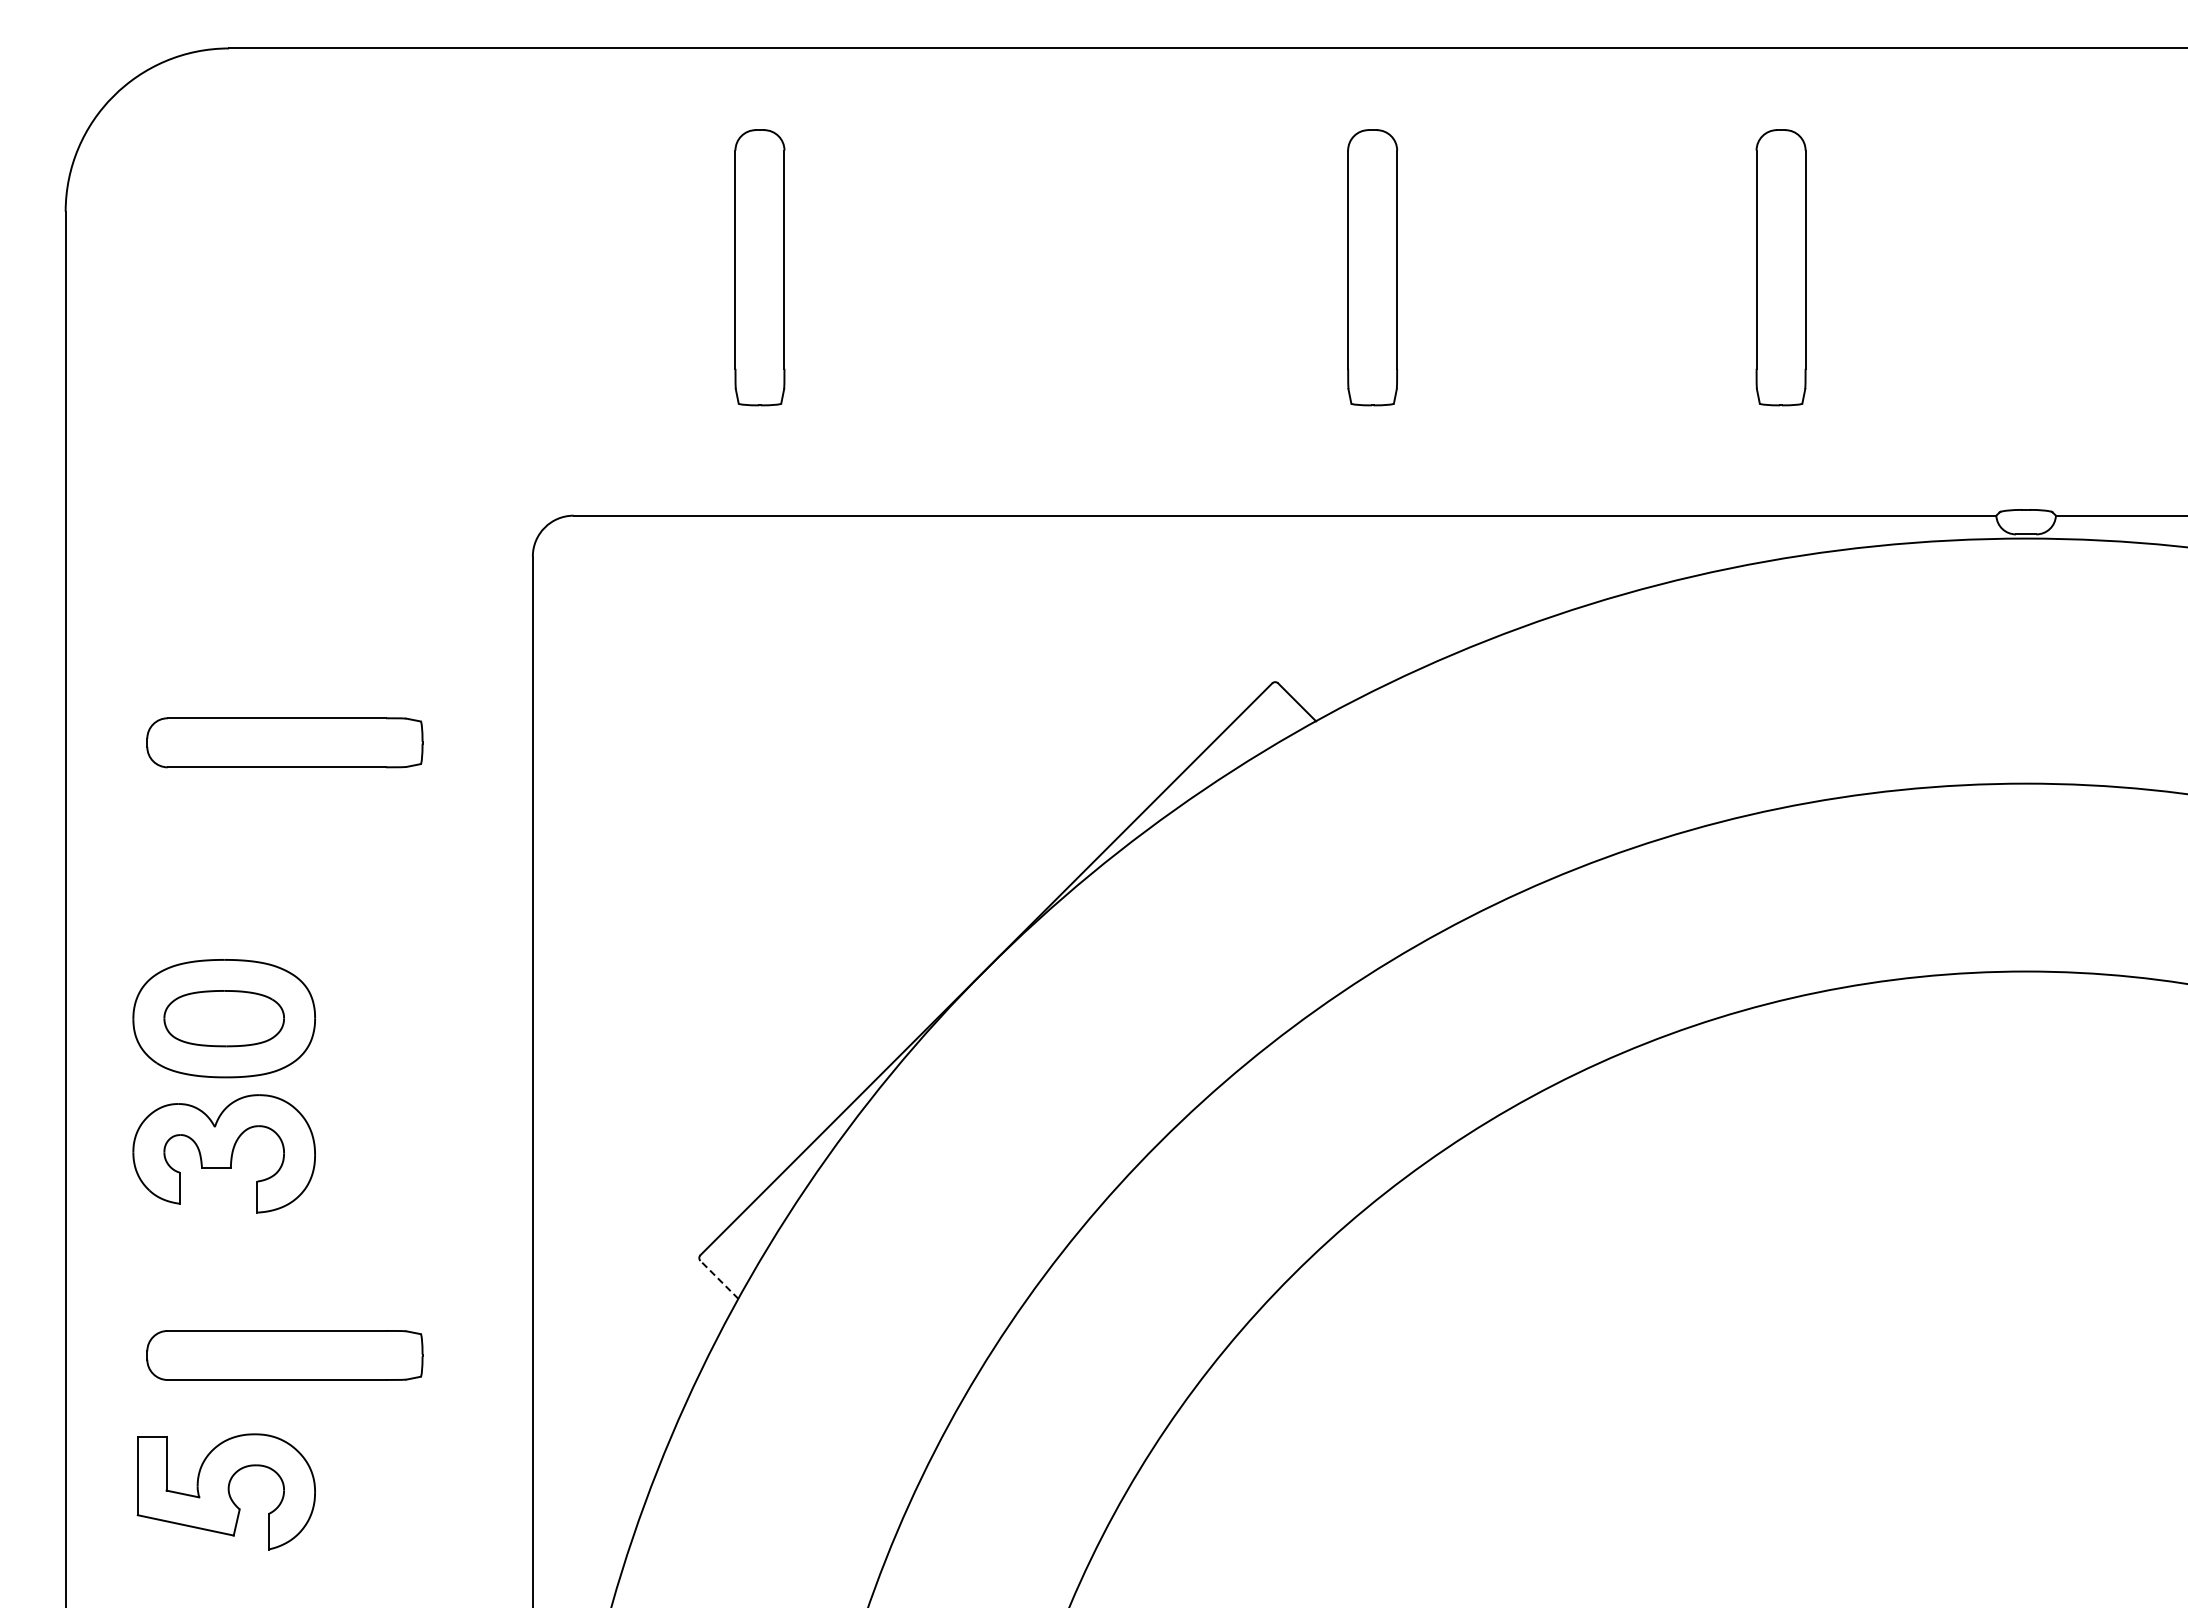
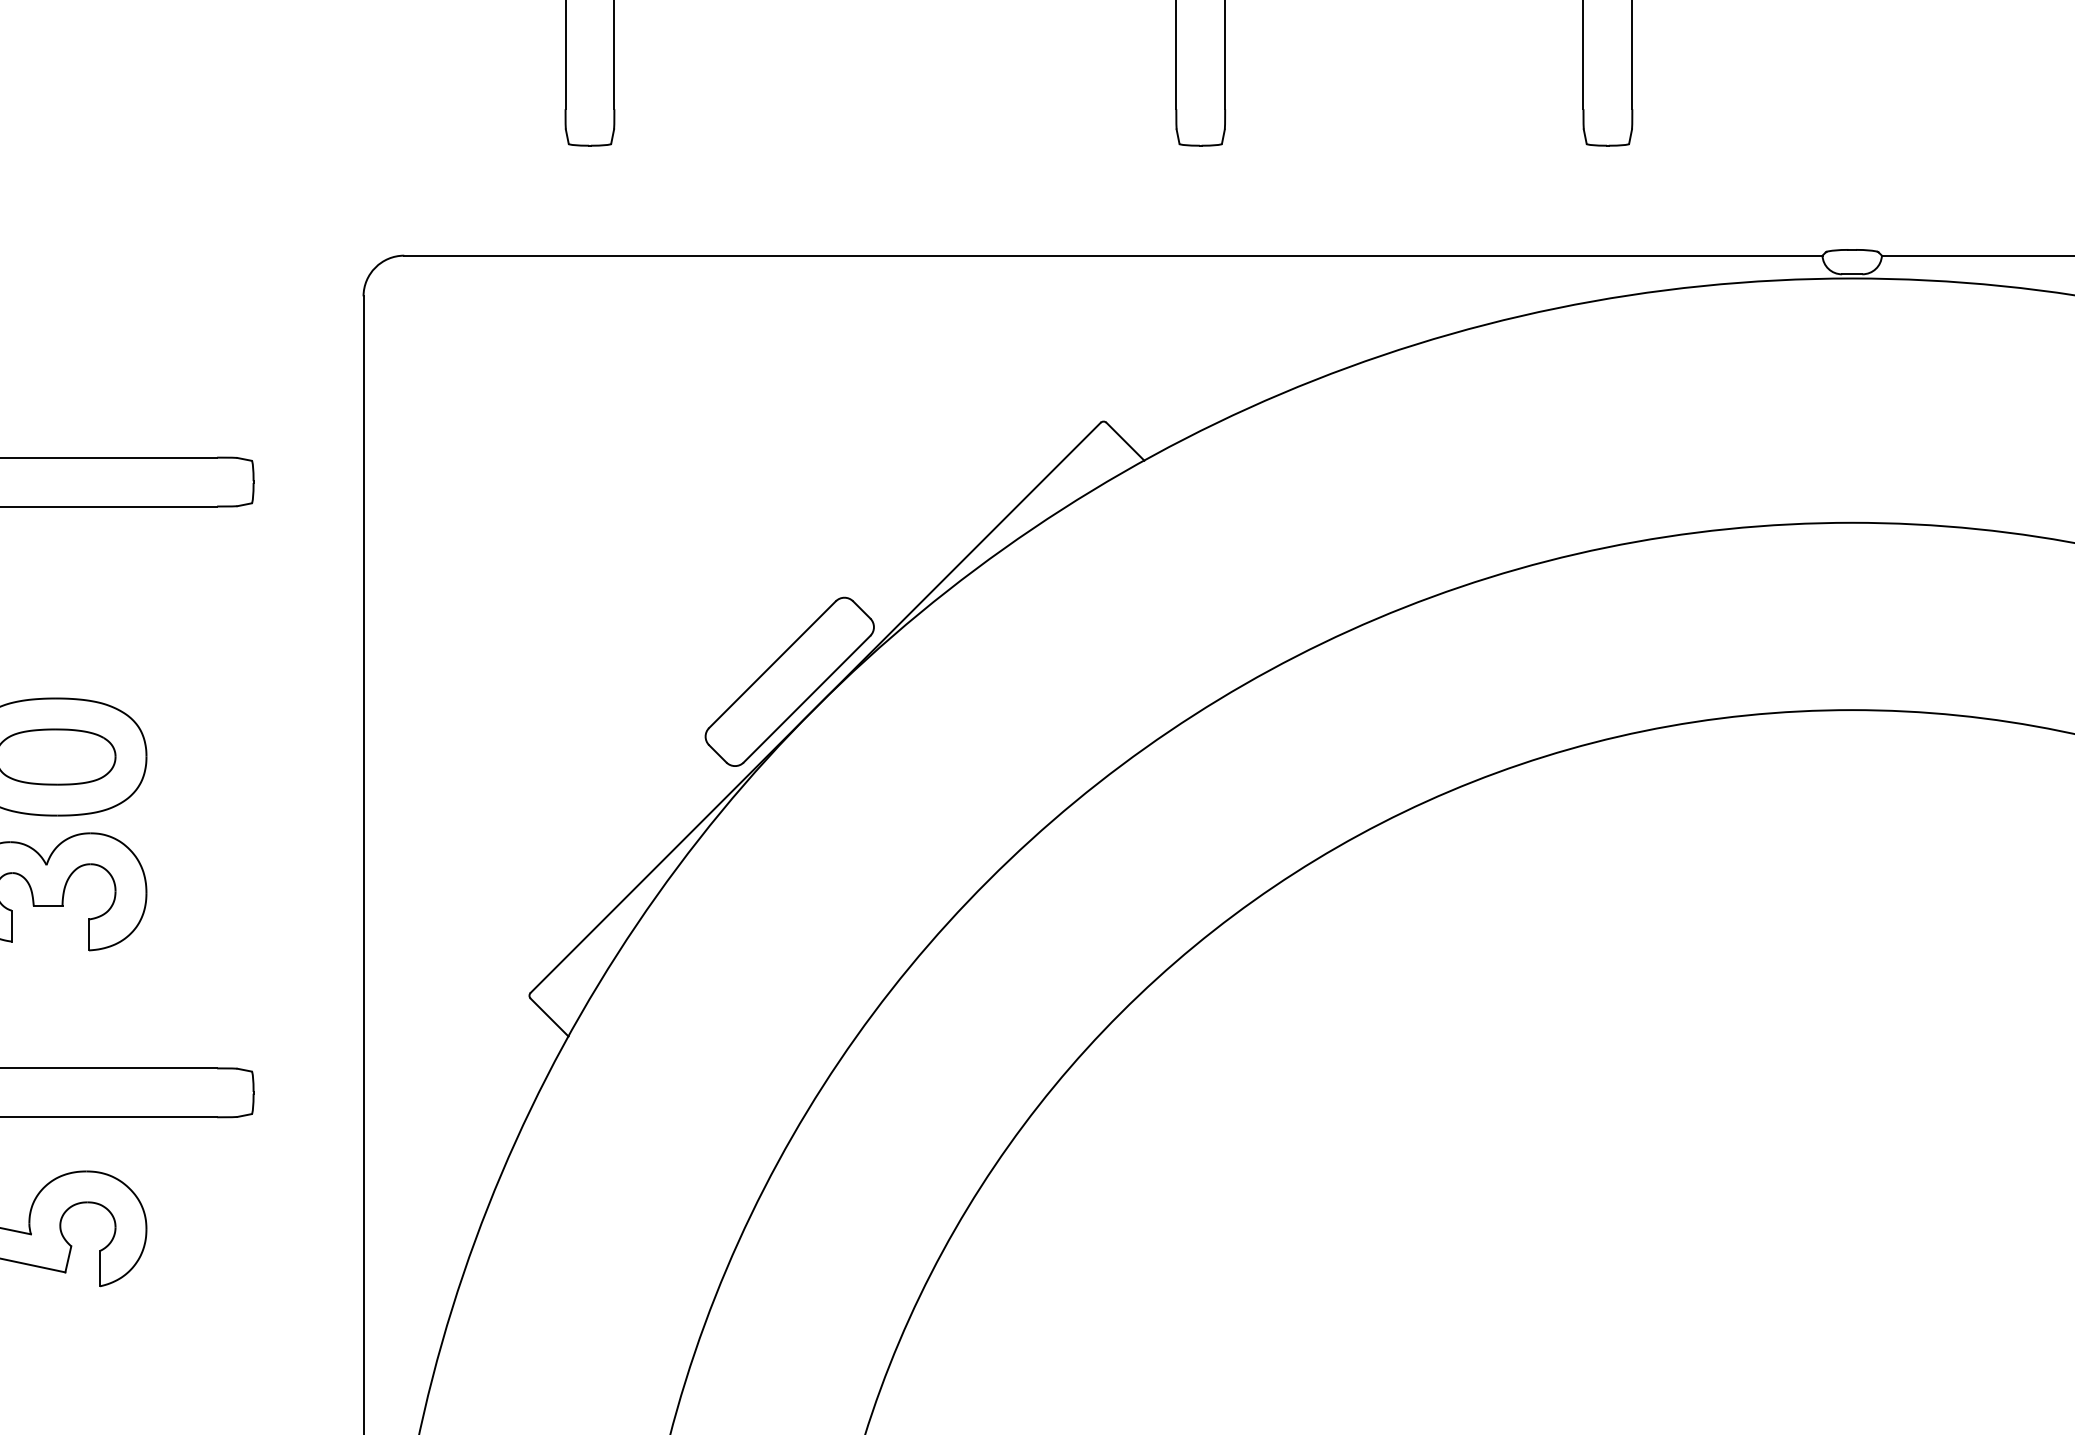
part: (960, 943) -> (789, 682), added
line: (719, 1279) -> (549, 1017), dashed -> solid

